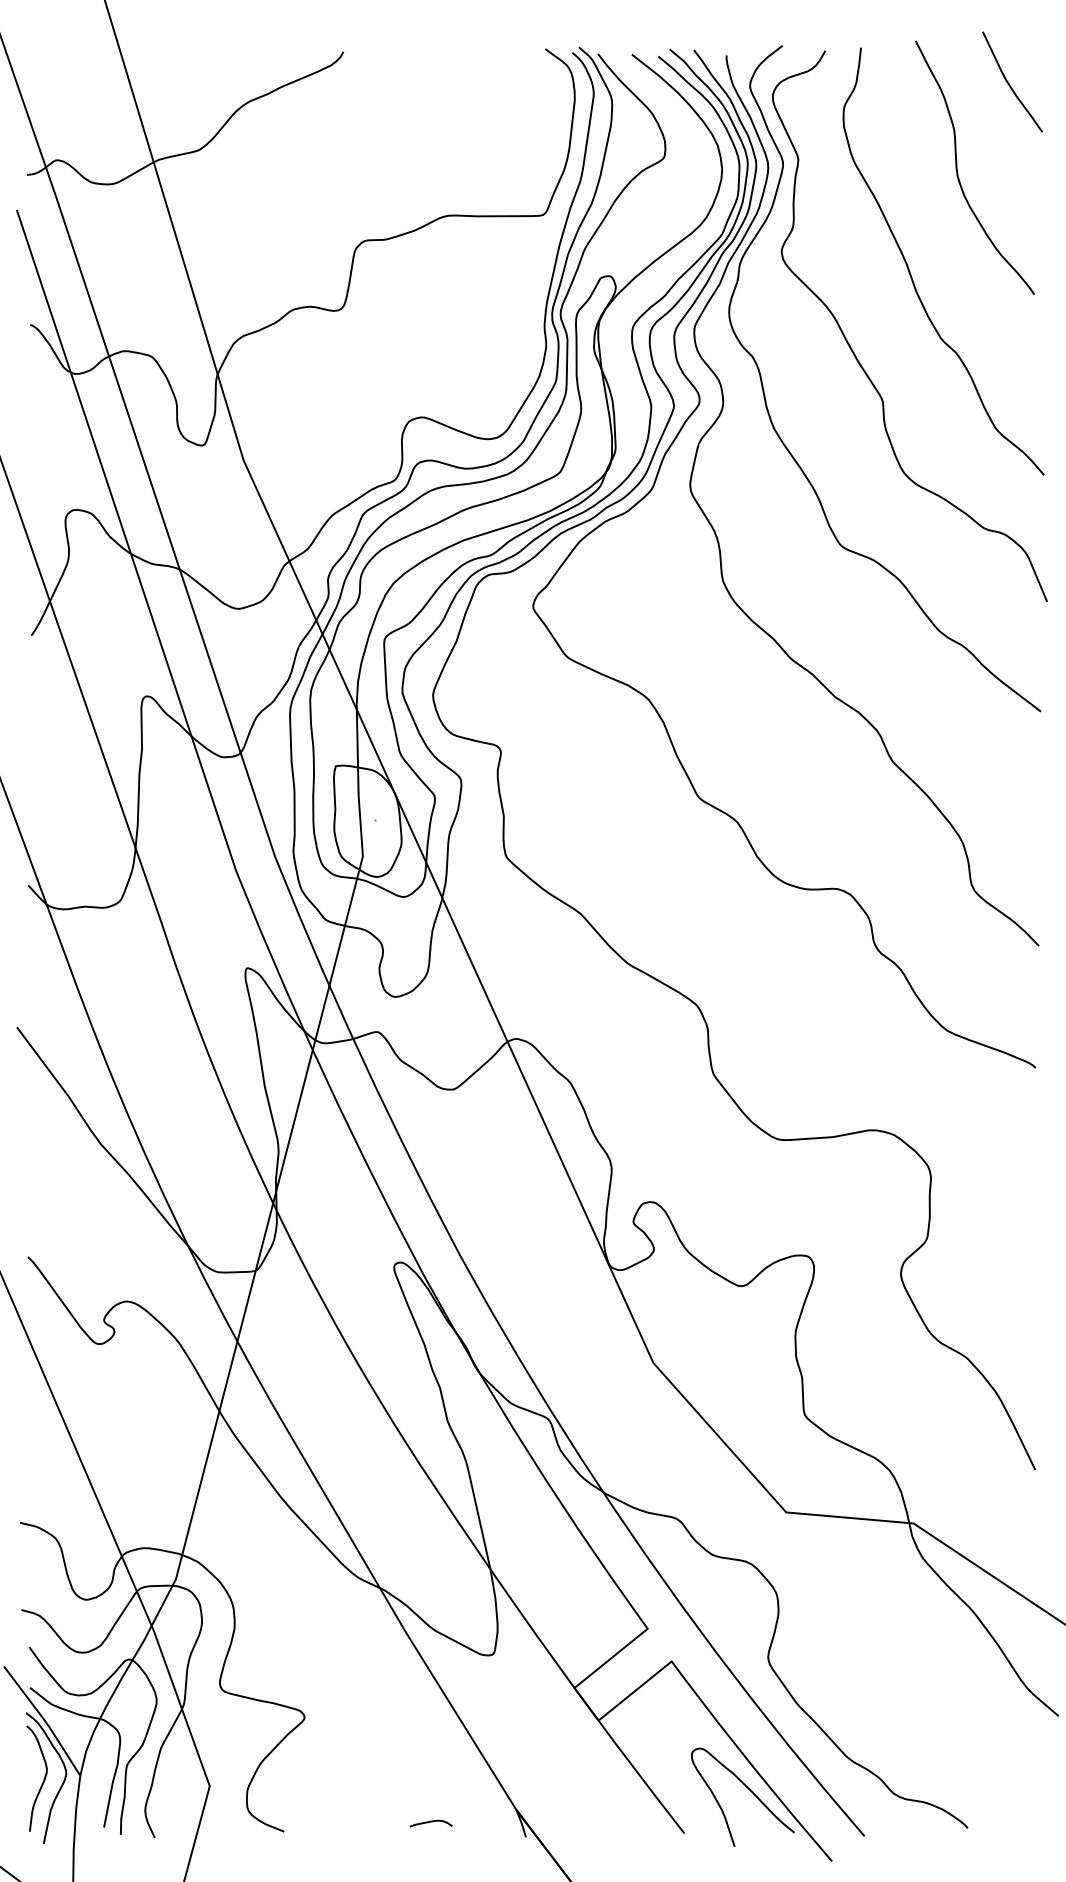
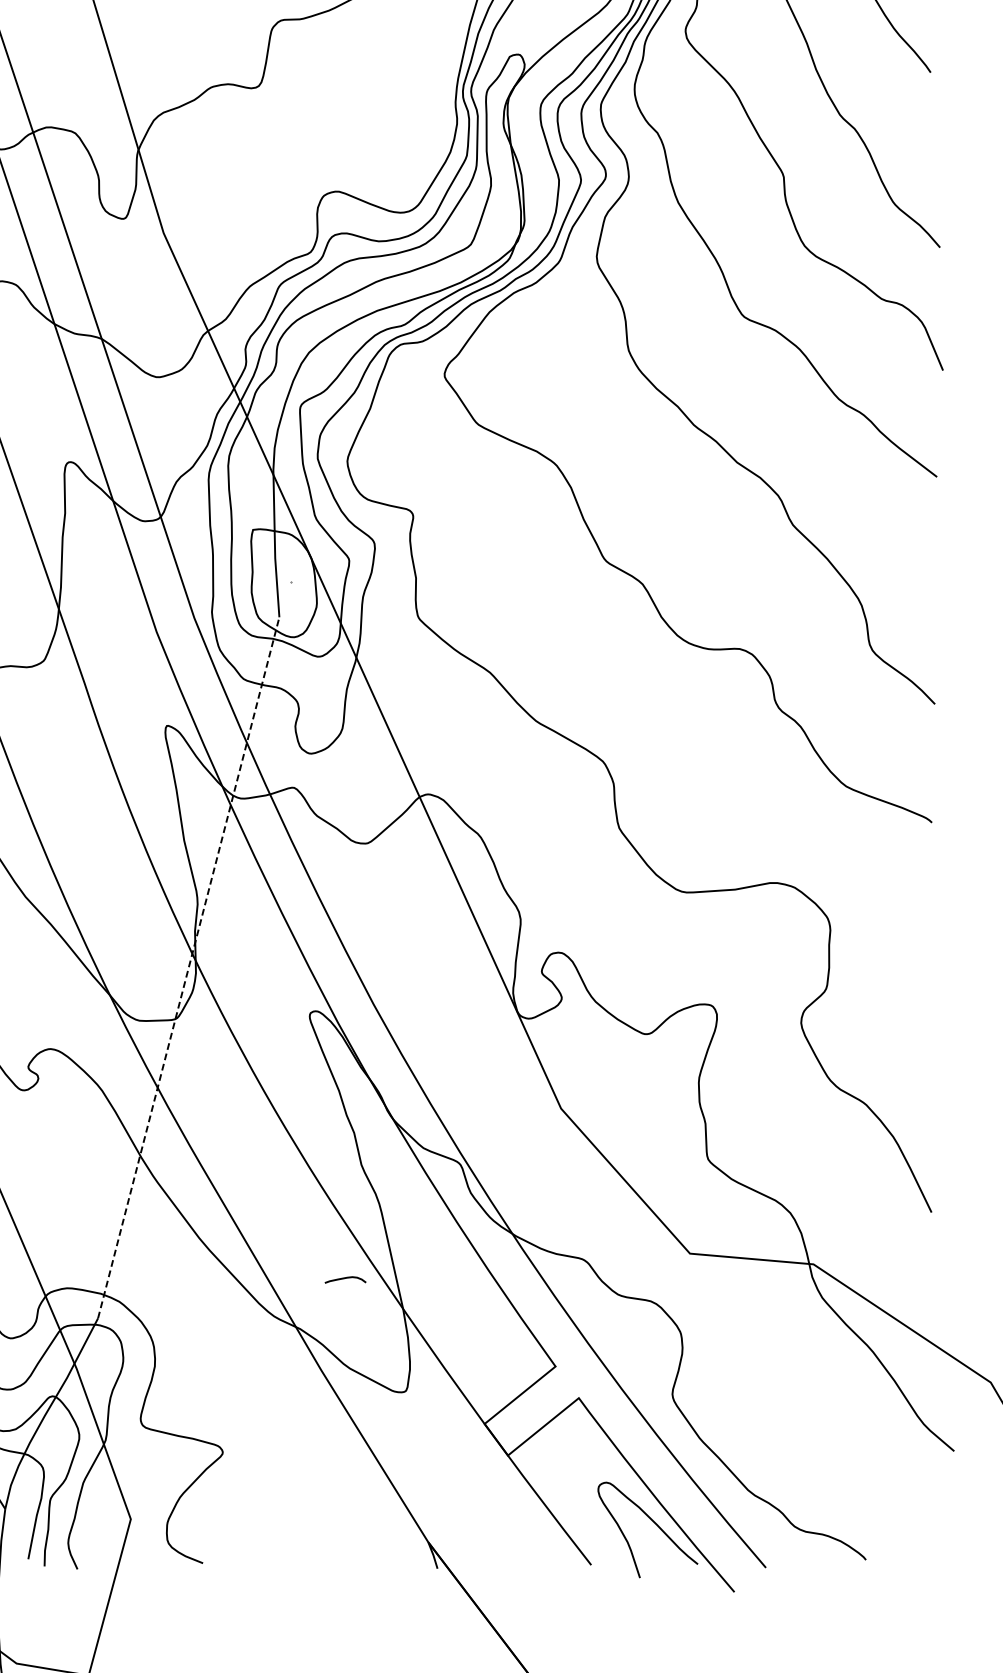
line: (269, 1217) -> (188, 967), solid -> dashed
curve: (430, 1822) -> (344, 1278), moved

